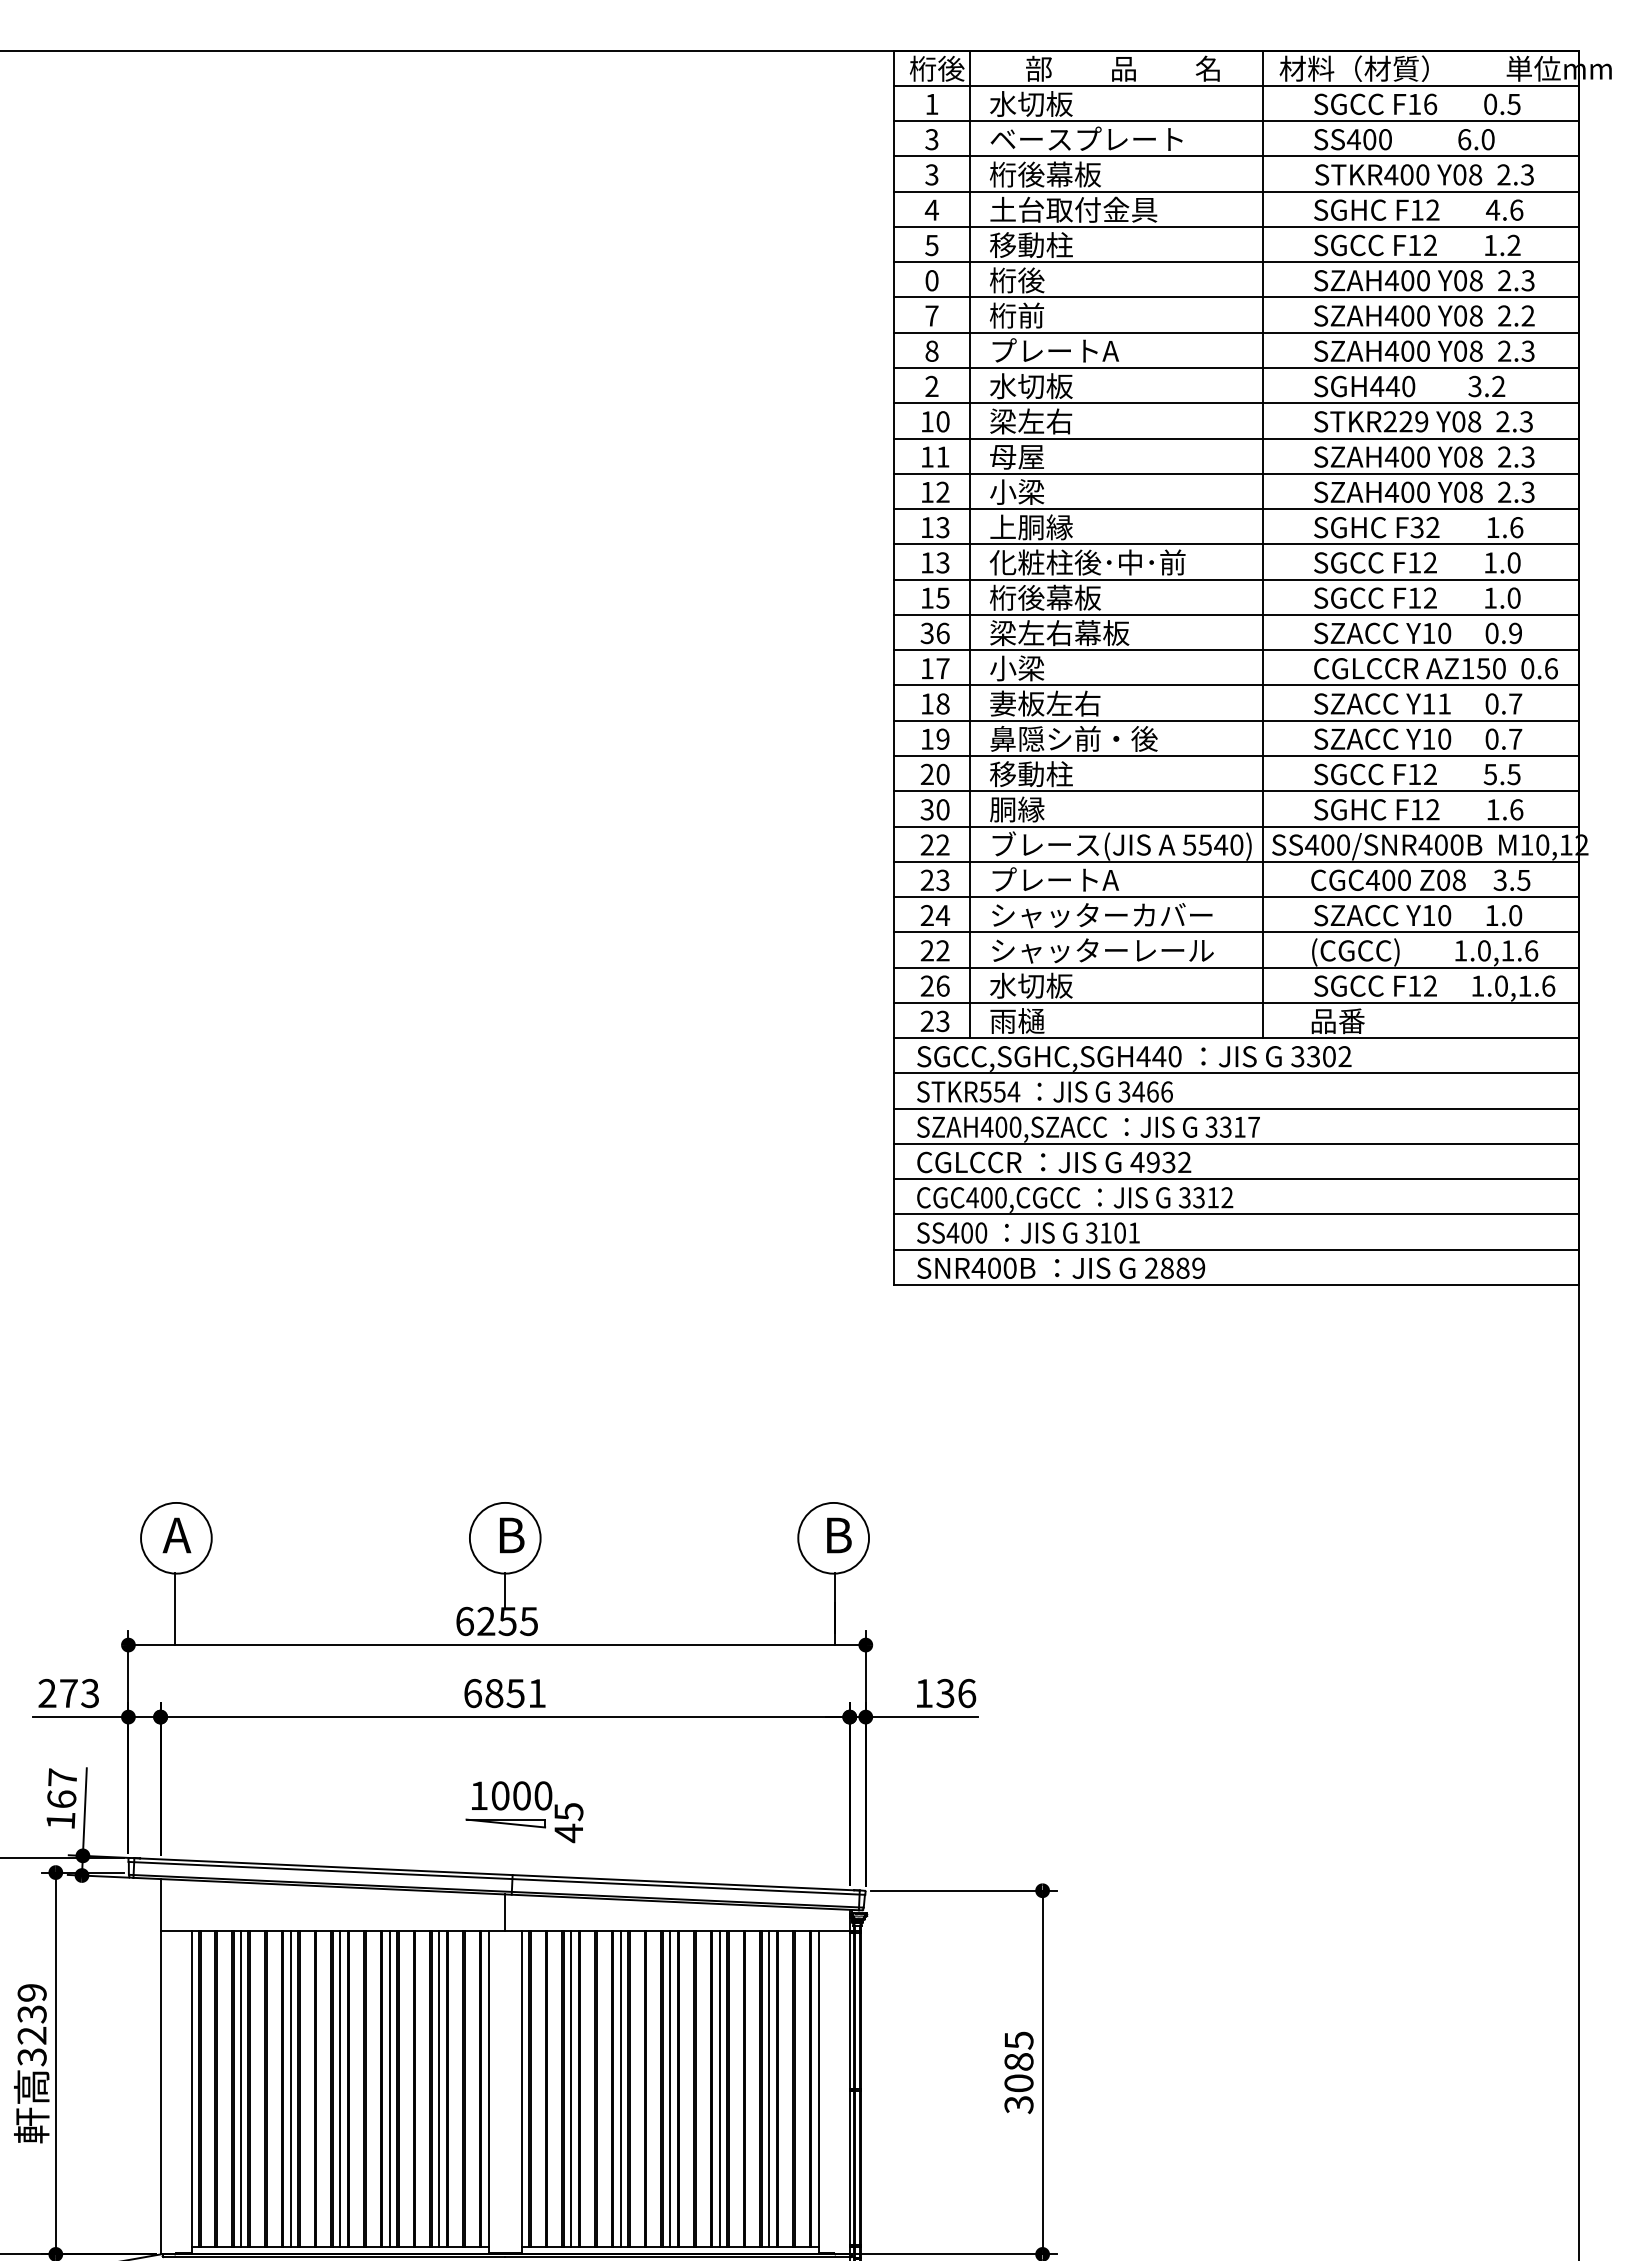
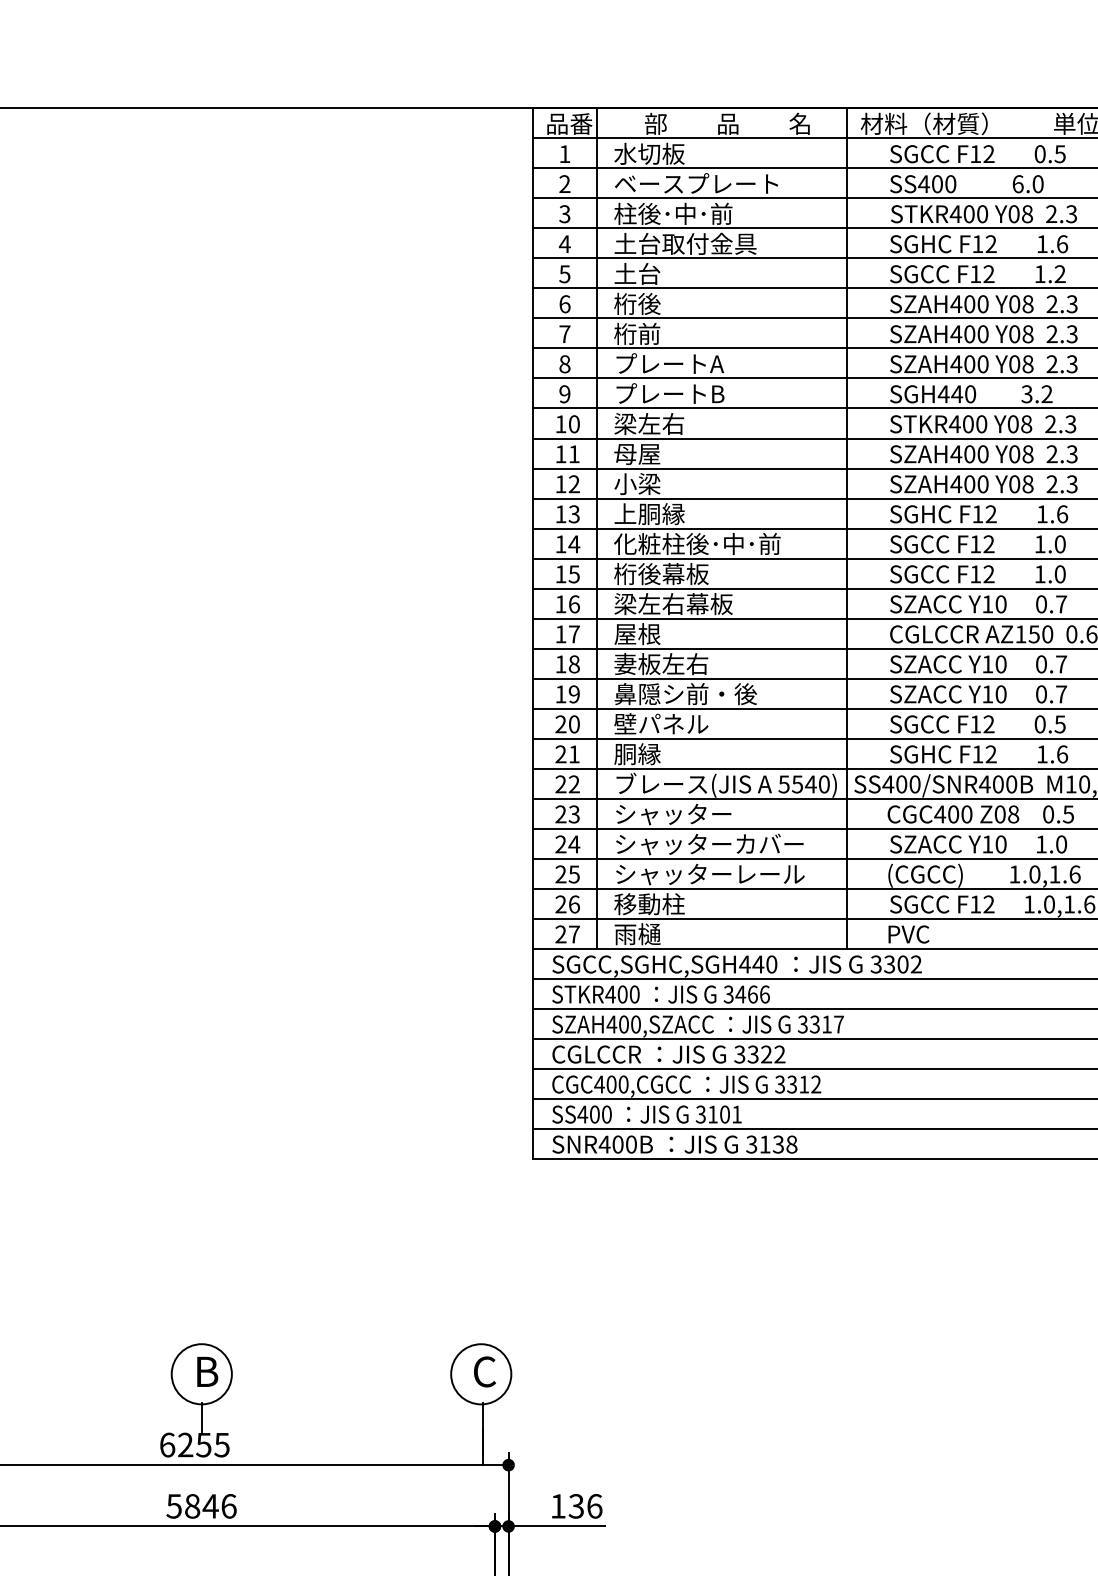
text: (936, 68) -> (568, 123), 桁後 -> 品番
text: (1430, 104) -> (989, 154), F16 -> F12
text: (931, 139) -> (564, 184), 3 -> 2
text: (1058, 174) -> (672, 213), 桁後幕板 -> 柱後･中･前
text: (1493, 209) -> (1042, 243), 4.6 -> 1.6
text: (1031, 245) -> (649, 274), 移動柱 -> 土台
text: (931, 280) -> (564, 304), 0 -> 6
text: (1527, 315) -> (1071, 333), 2.2 -> 2.3
text: (931, 386) -> (564, 394), 2 -> 9
text: (1054, 386) -> (669, 394), 水切板 -> プレートB
text: (1405, 421) -> (967, 424), STKR229 -> STKR400
text: (1416, 527) -> (977, 514), F32 -> F12
text: (942, 562) -> (573, 544), 13 -> 14
text: (926, 633) -> (560, 604), 36 -> 16
text: (1515, 633) -> (1061, 604), 0.9 -> 0.7
text: (1017, 668) -> (637, 634), 小梁 -> 屋根
text: (1444, 703) -> (1001, 663), Y11 -> Y10
text: (1045, 774) -> (661, 724), 移動柱 -> 壁パネル
text: (1490, 774) -> (1040, 724), 5.5 -> 0.5
text: (934, 809) -> (567, 754), 30 -> 21
text: (1499, 879) -> (1047, 813), 3.5 -> 0.5
text: (1059, 880) -> (673, 814), プレートA -> シャッター
text: (942, 950) -> (573, 874), 22 -> 25
text: (1031, 985) -> (649, 903), 水切板 -> 移動柱
text: (942, 1021) -> (573, 934), 23 -> 27
text: (1337, 1021) -> (909, 934), 品番 -> PVC
text: (999, 1091) -> (622, 994), STKR554 -> STKR400
text: (1152, 1162) -> (752, 1054), 4932 -> 3322
text: (1174, 1267) -> (771, 1143), 2889 -> 3138
text: (838, 1535) -> (485, 1371), B -> C
text: (504, 1693) -> (201, 1506), 6851 -> 5846

